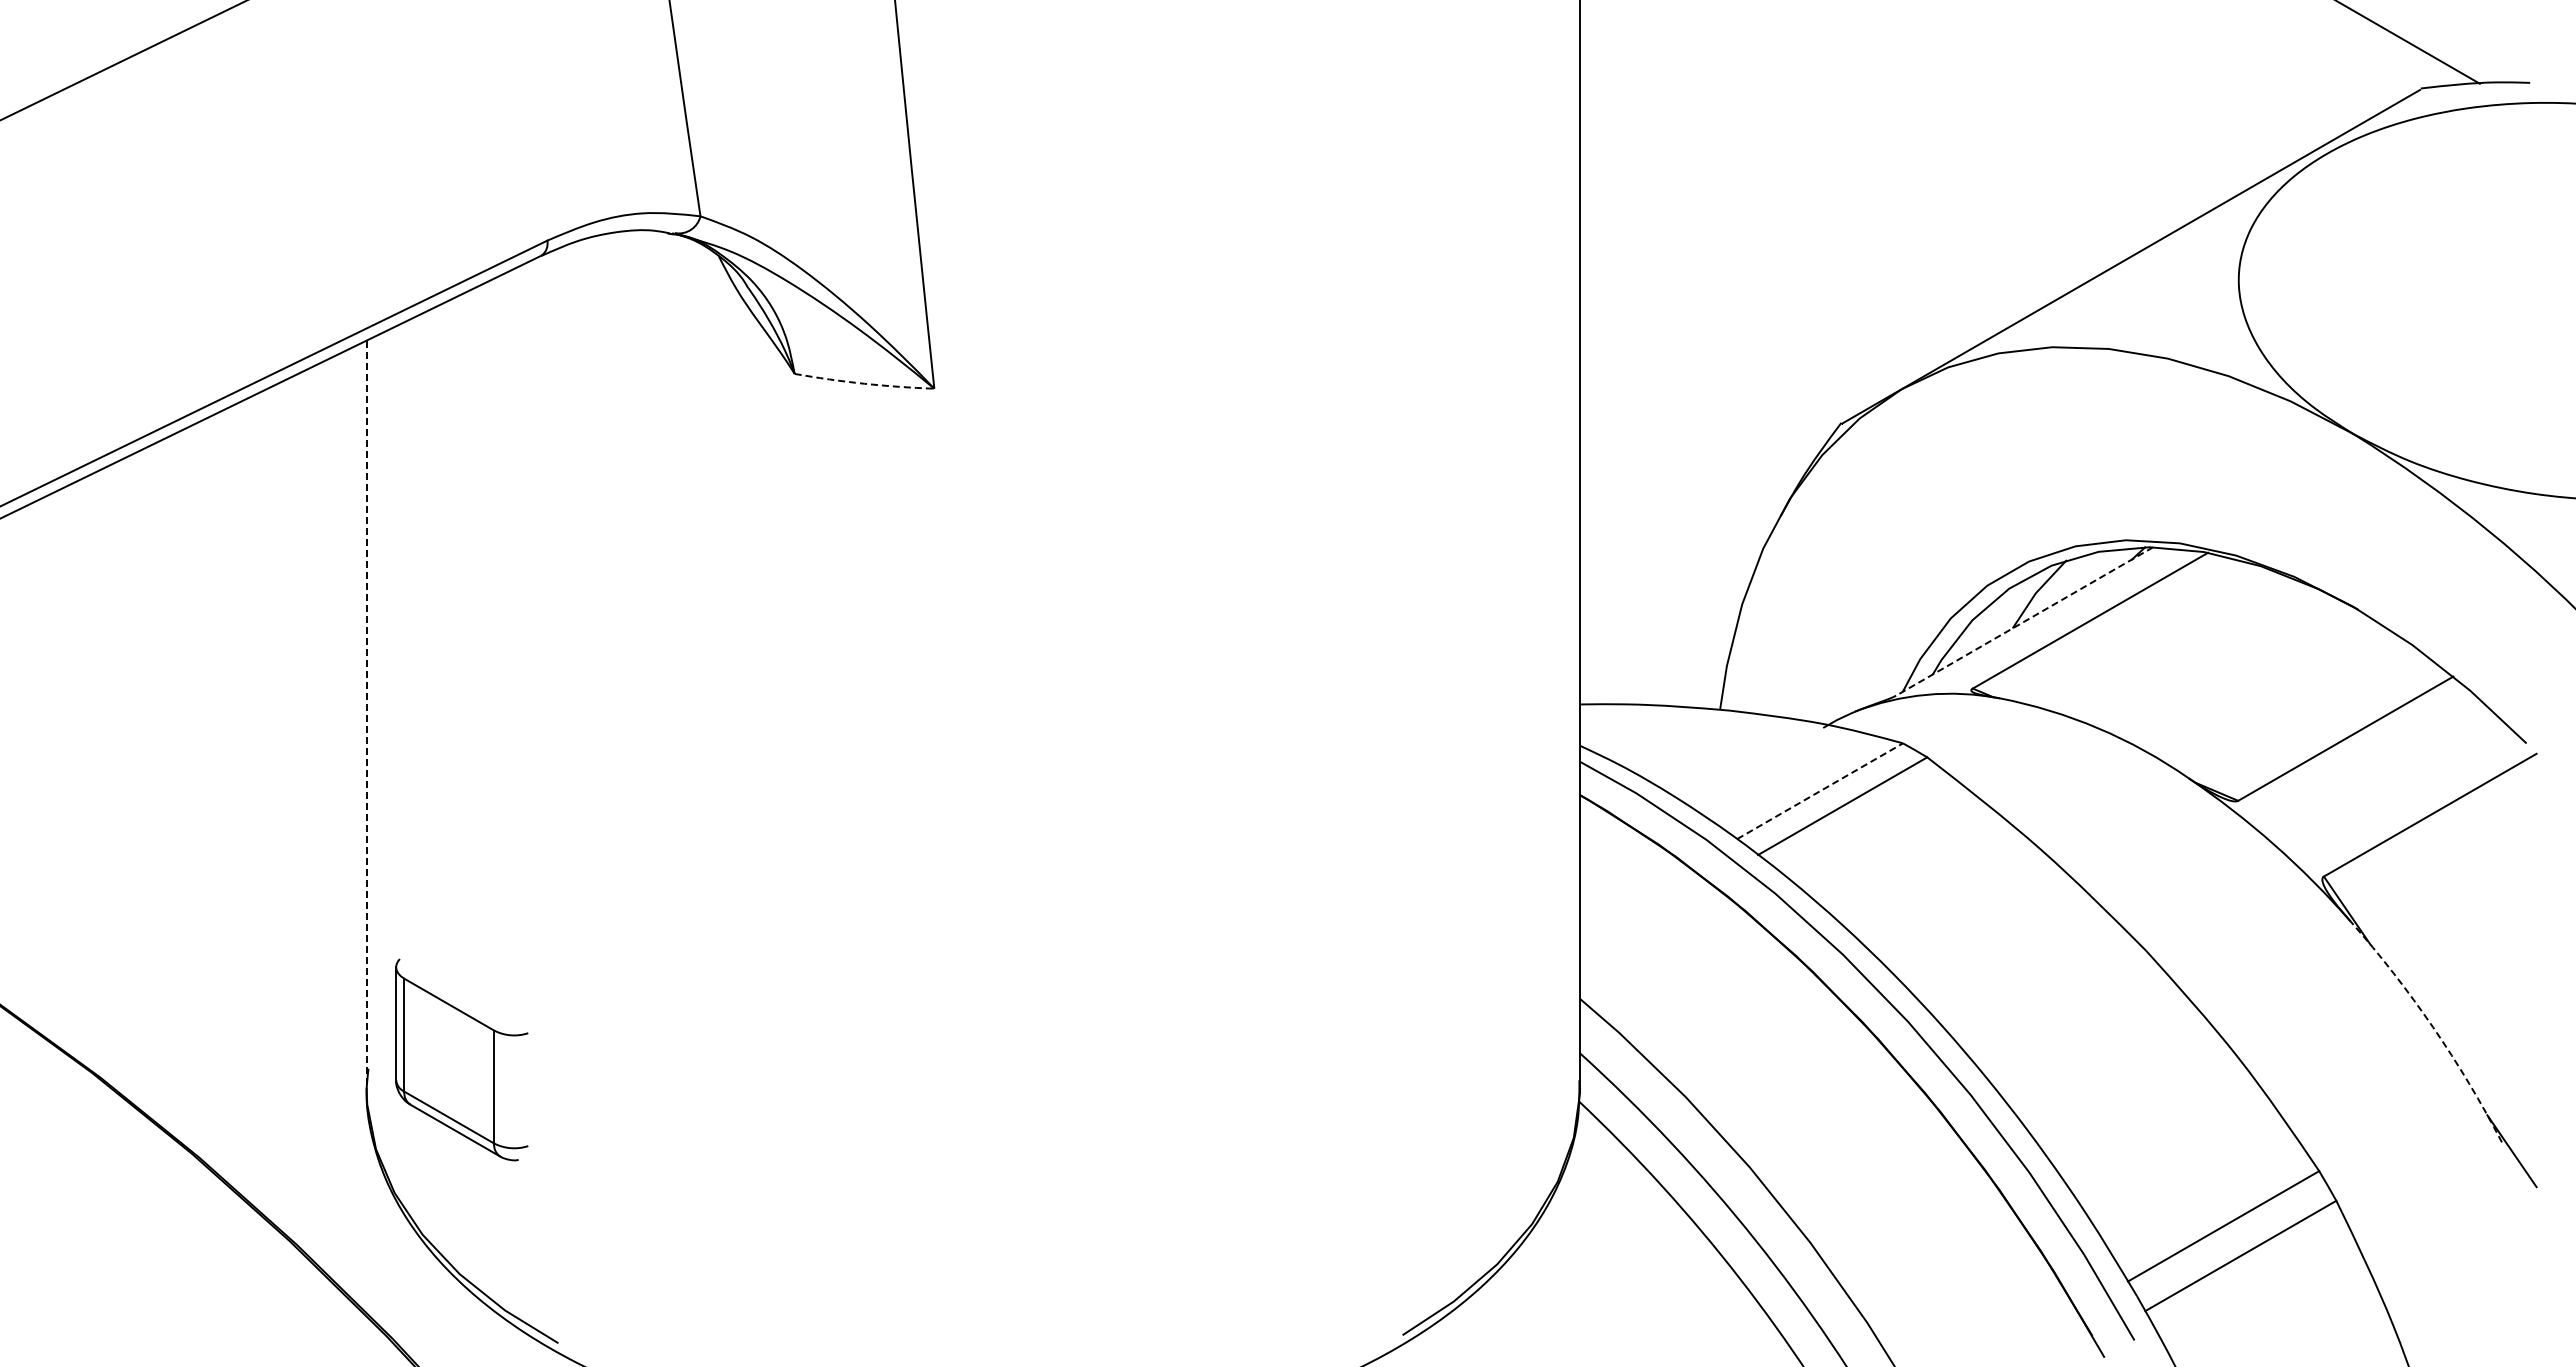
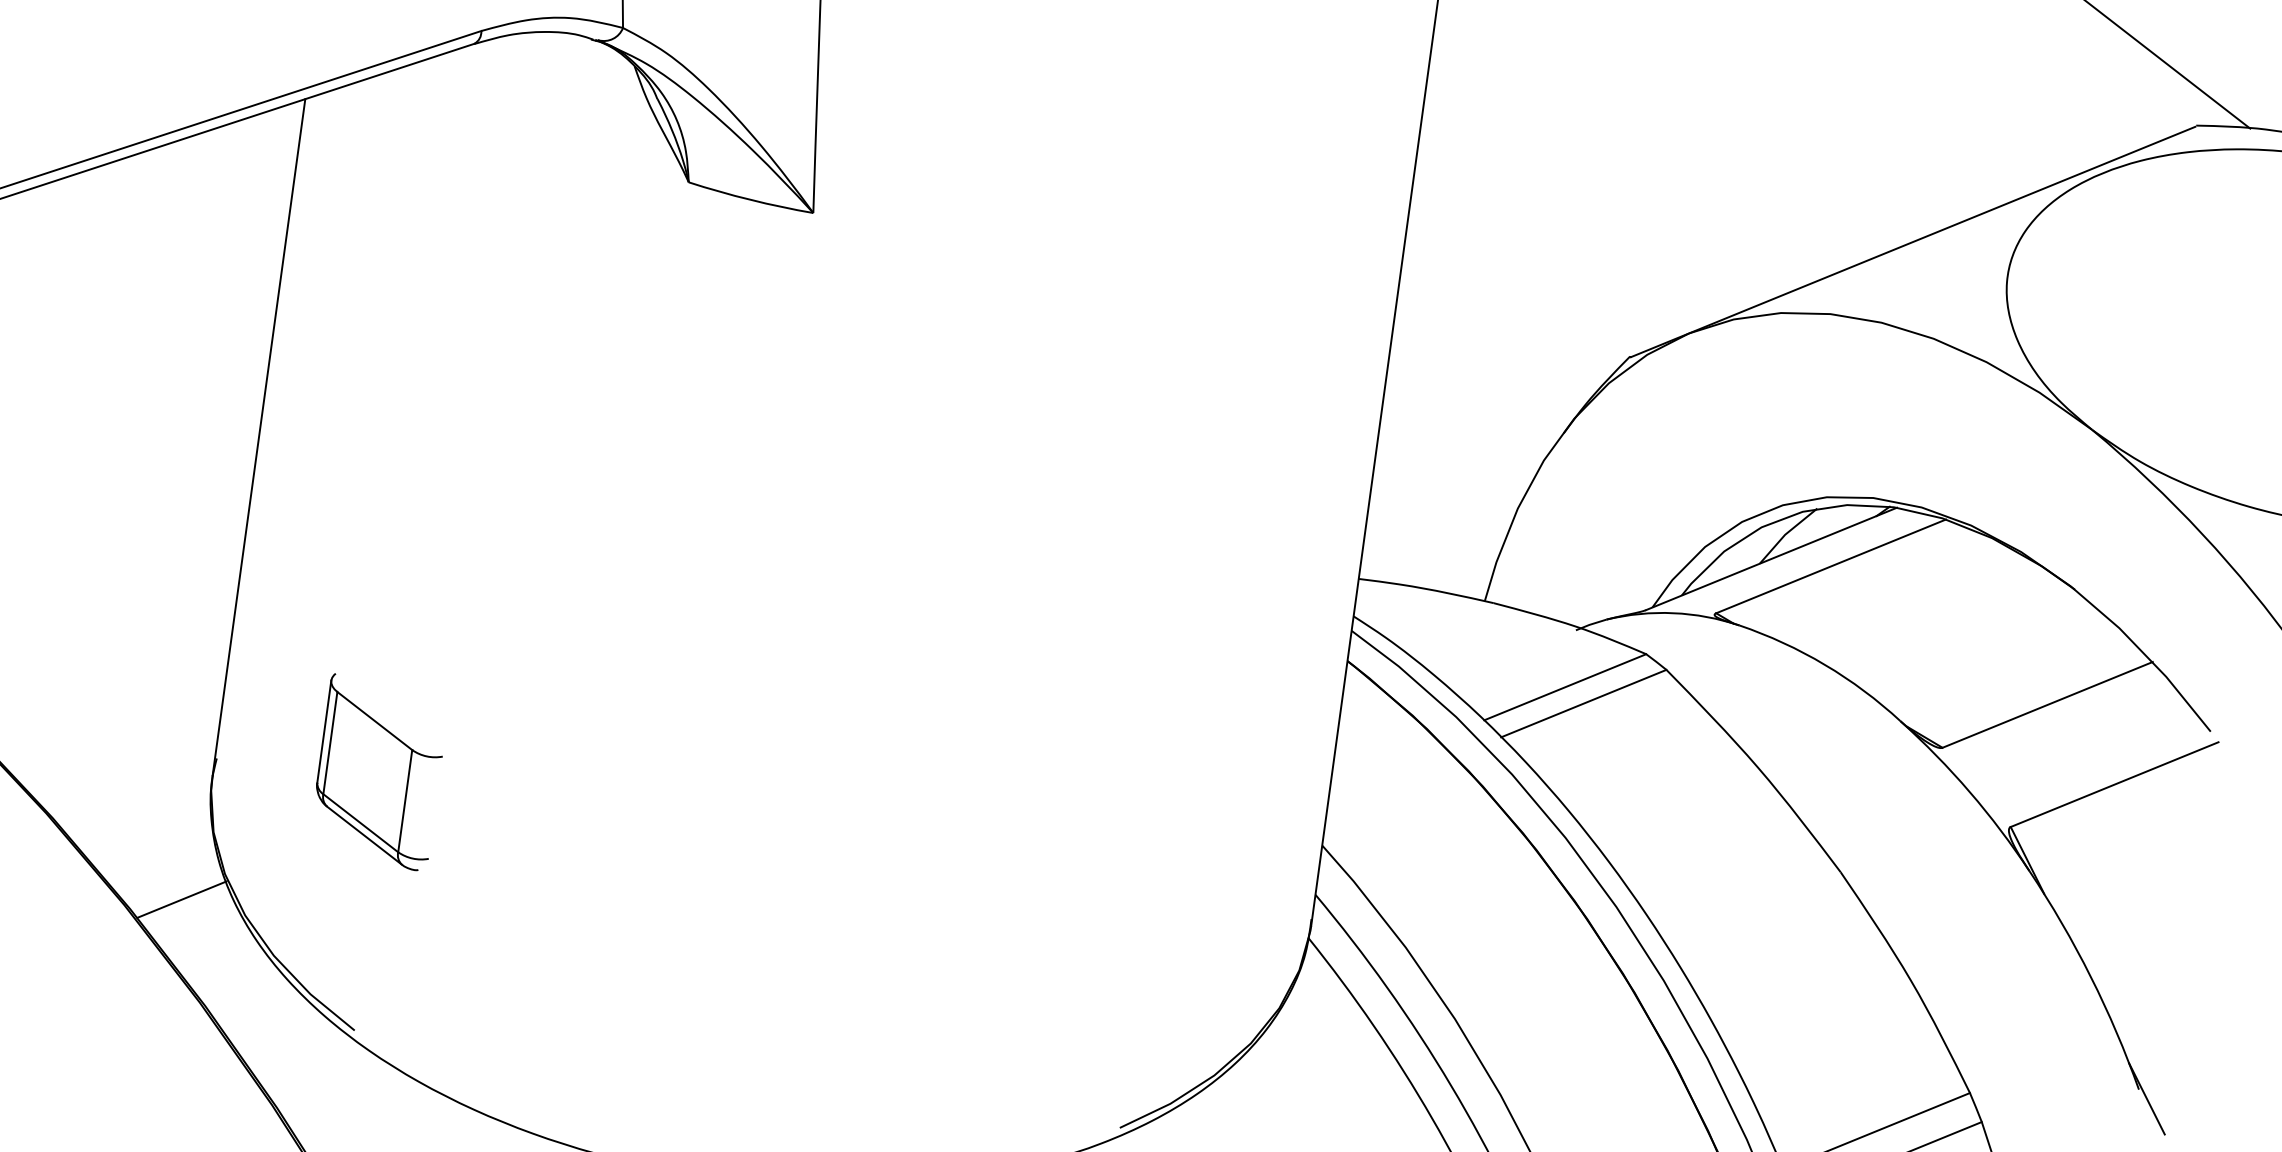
arc: (864, 383) -> (750, 199), dashed -> solid
line: (2024, 621) -> (1771, 558), dashed -> solid
line: (366, 714) -> (258, 437), dashed -> solid
line: (1820, 791) -> (1565, 687), dashed -> solid
arc: (2433, 1027) -> (2091, 977), dashed -> solid
part: (461, 1059) -> (379, 772), moved
line: (351, 1226) -> (181, 899), added

